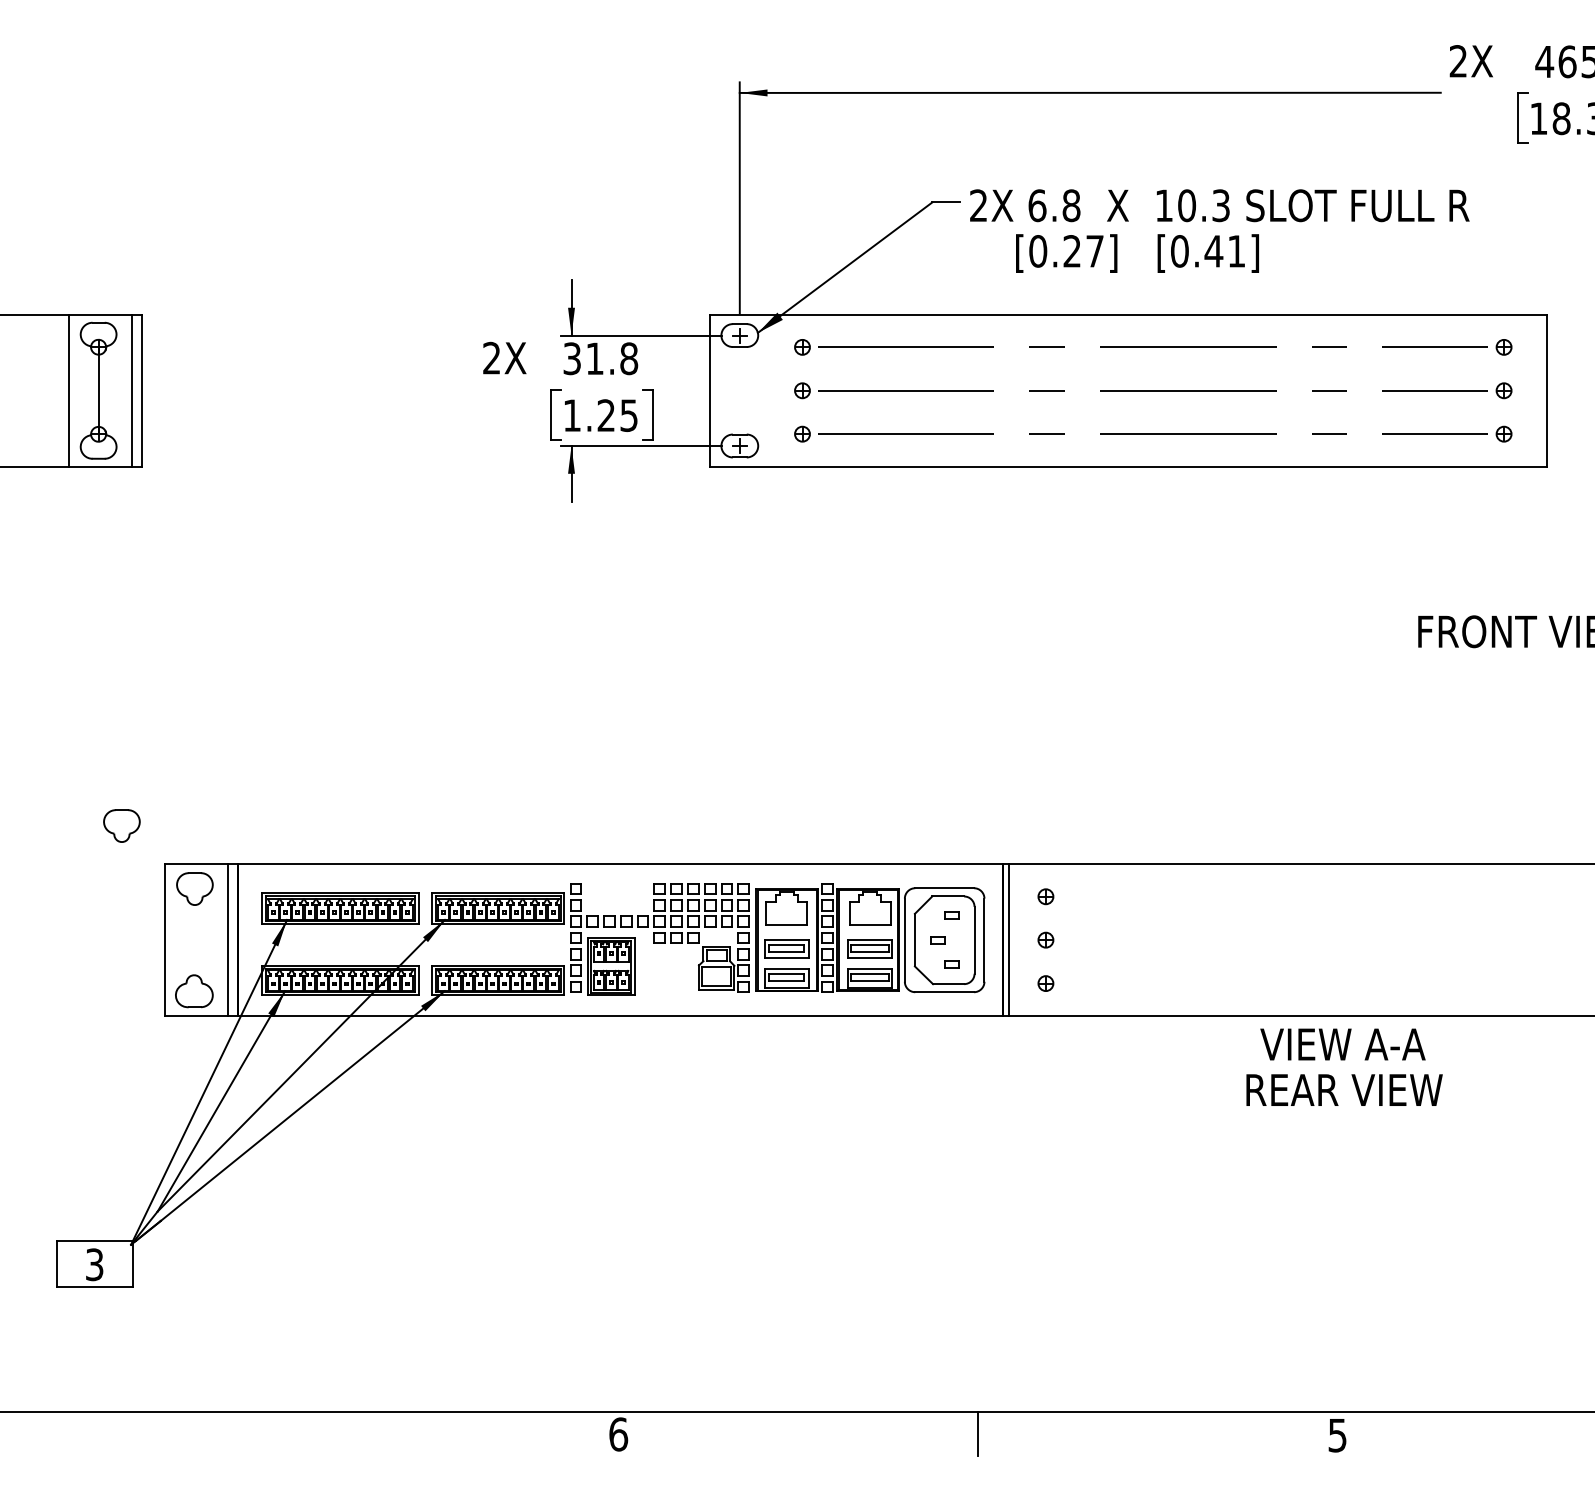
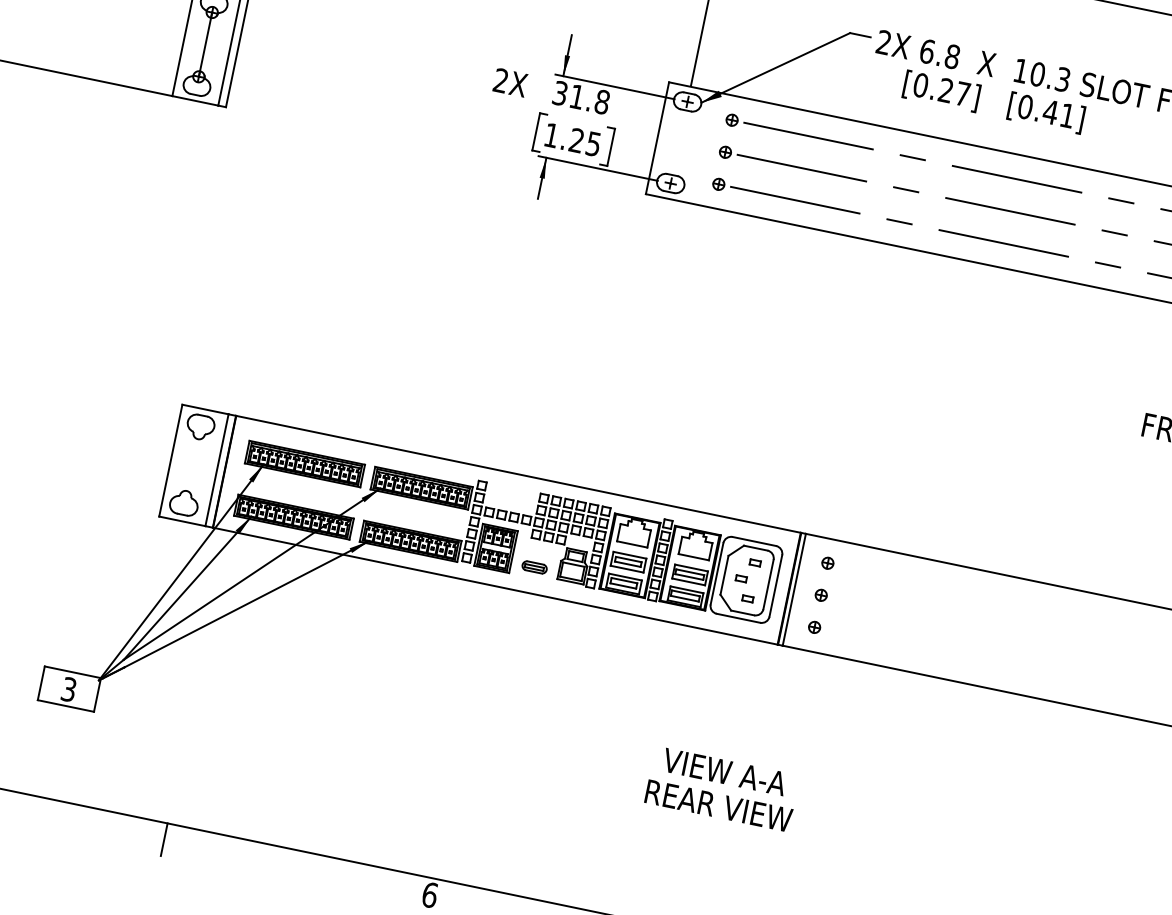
part: (121, 825) -> (155, 369), removed
part: (666, 980) -> (534, 567), added
text: (1344, 1066) -> (722, 788), moved
line: (258, 1433) -> (164, 839), added

